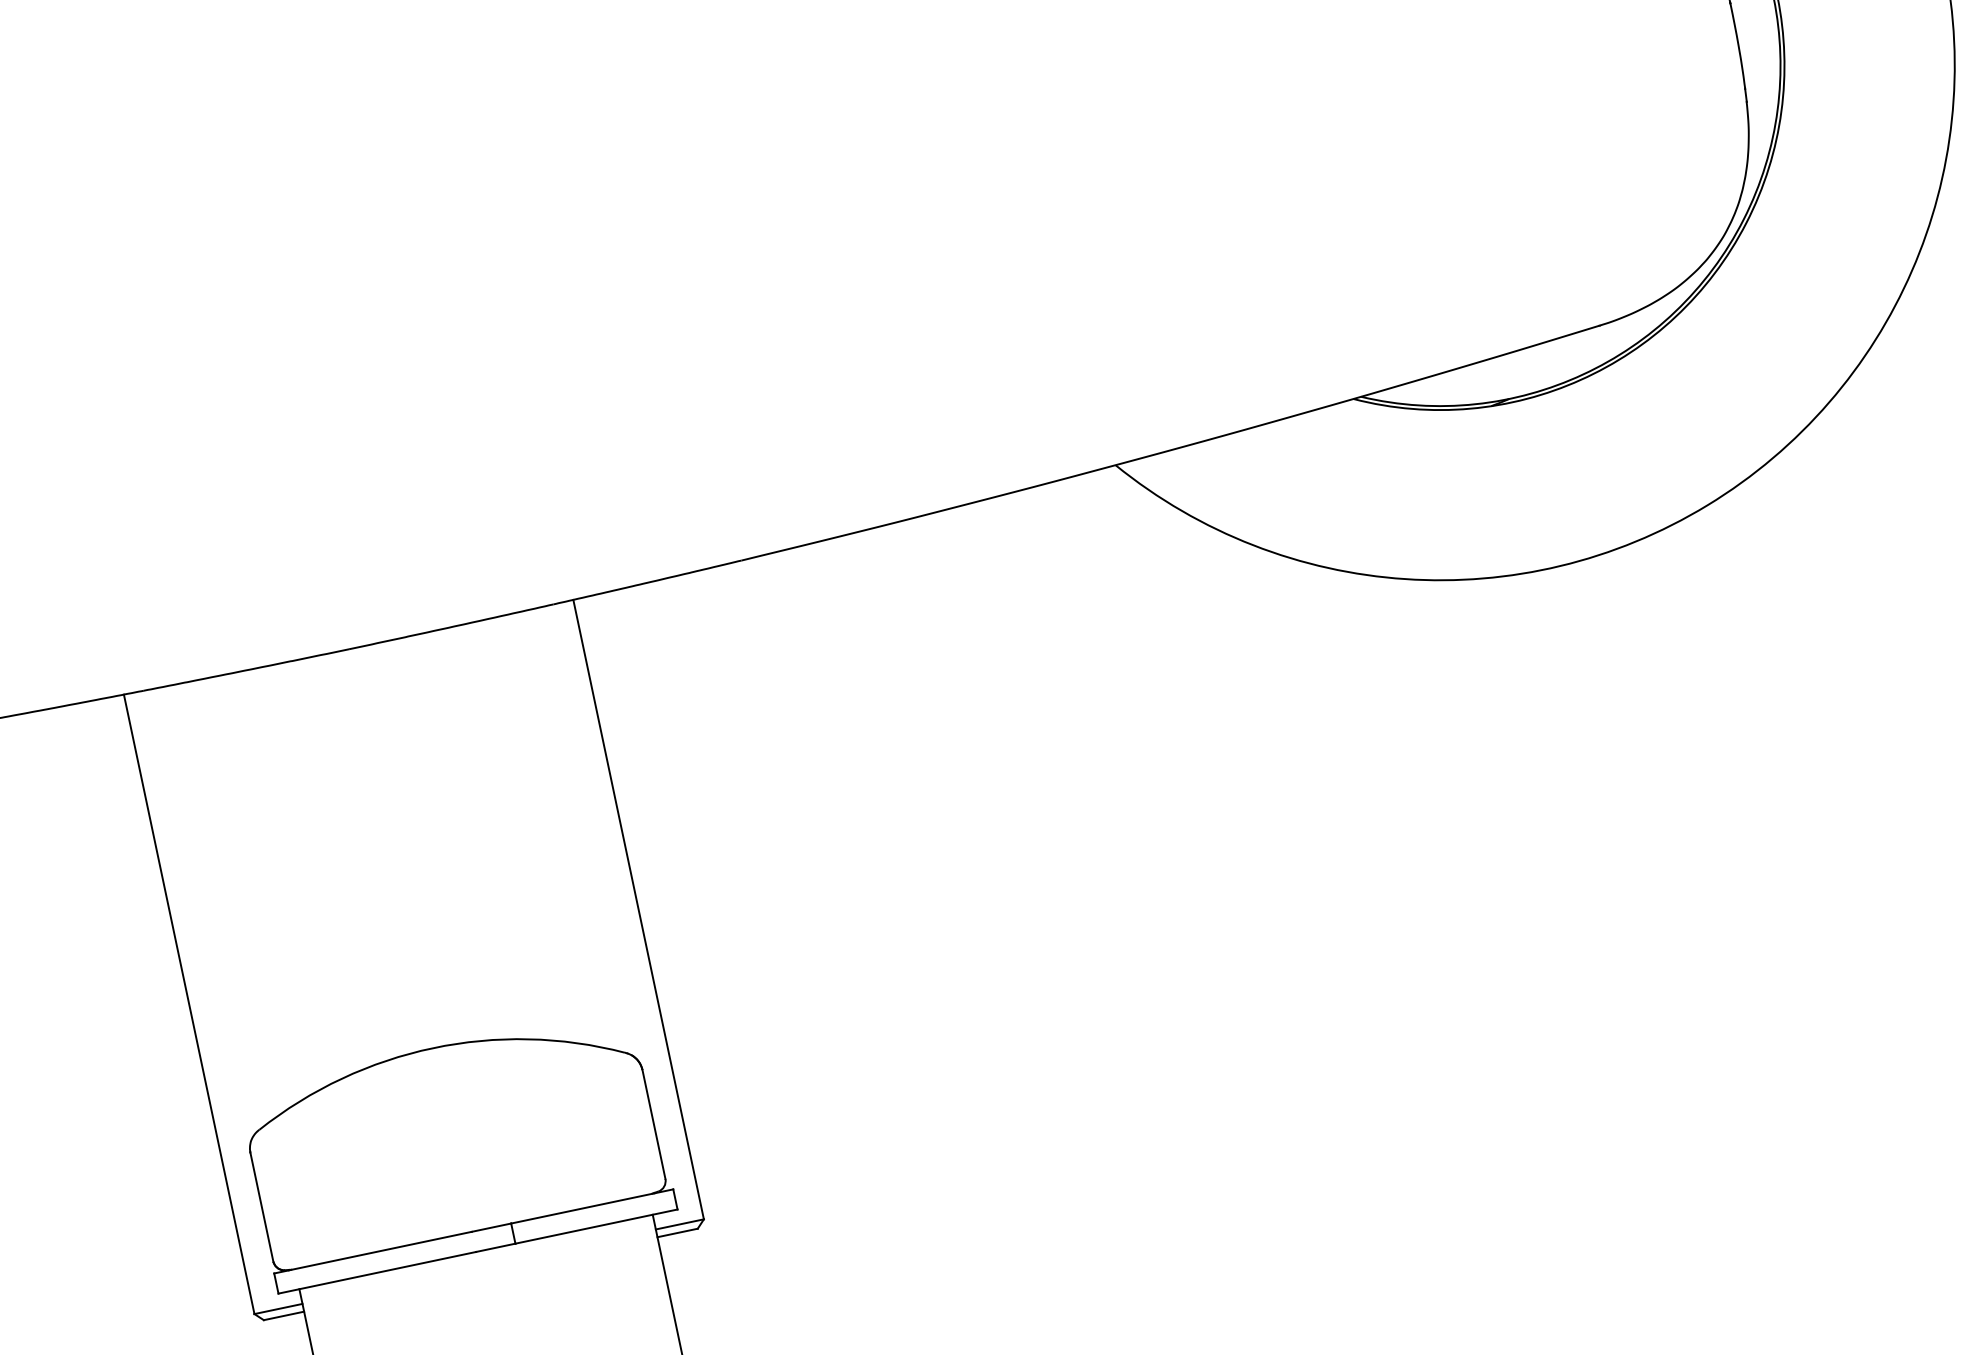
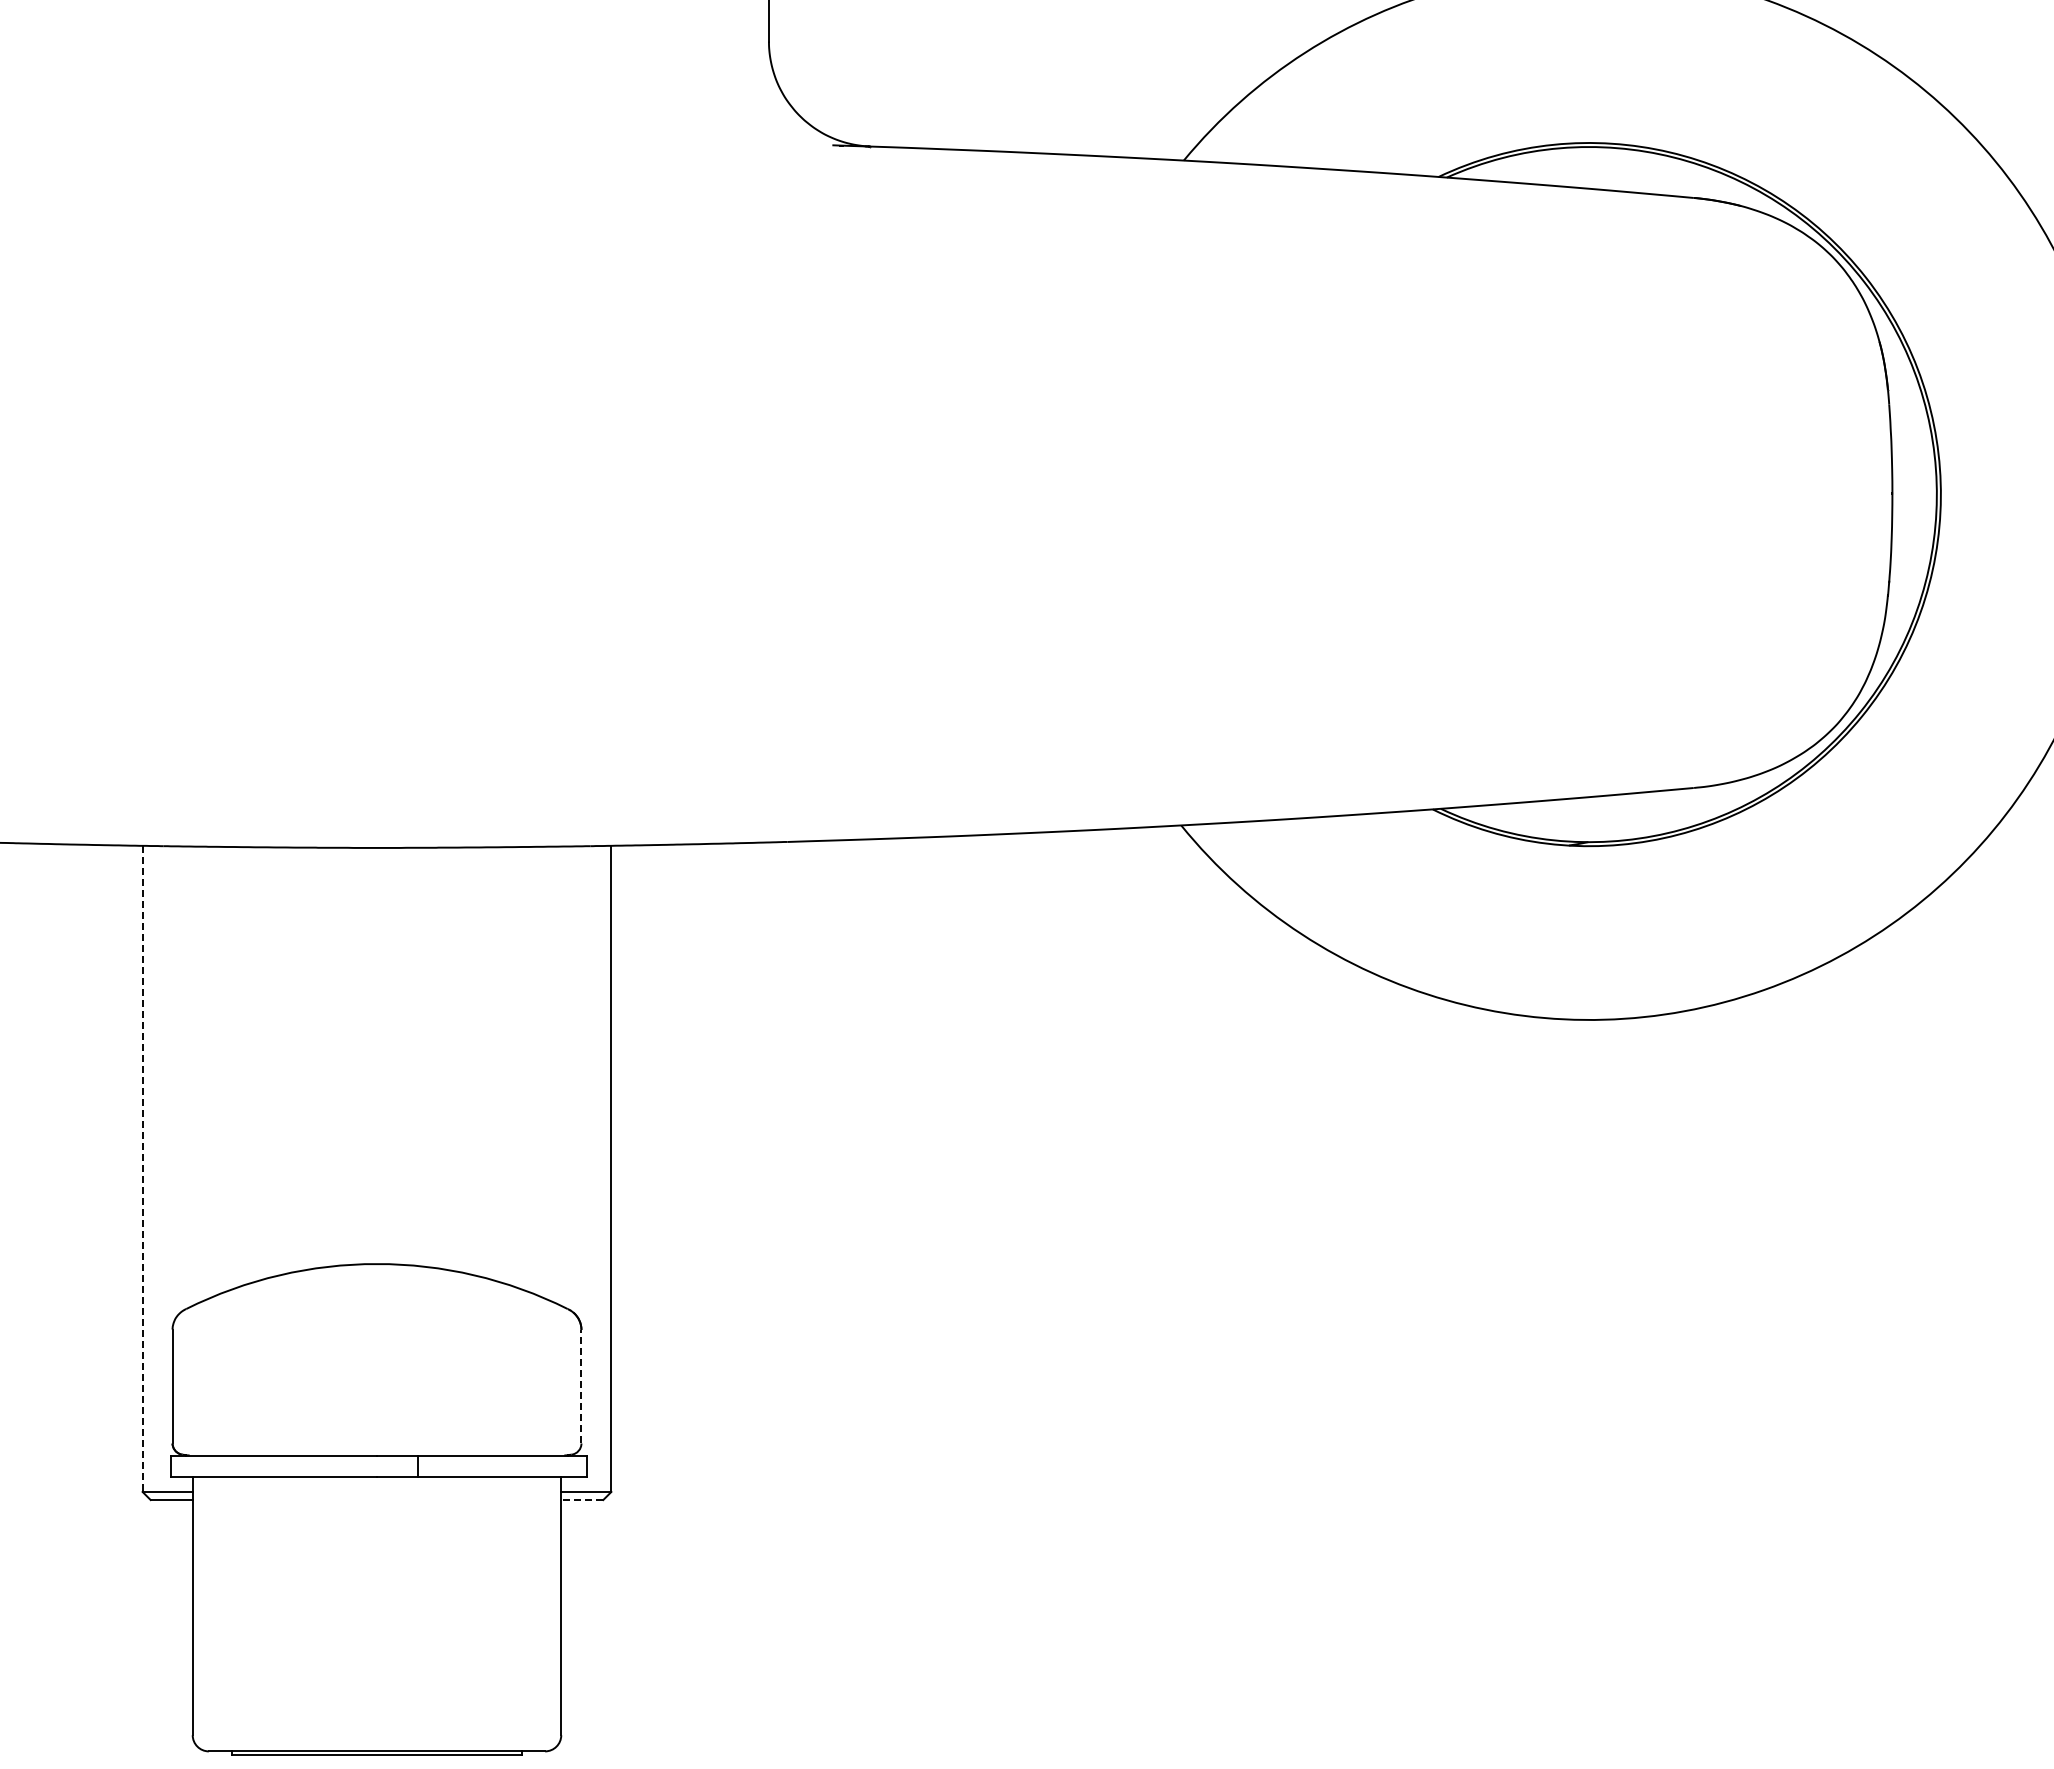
line: (189, 1004) -> (142, 1169), solid -> dashed
line: (653, 1124) -> (581, 1386), solid -> dashed
line: (676, 1233) -> (581, 1500), solid -> dashed

